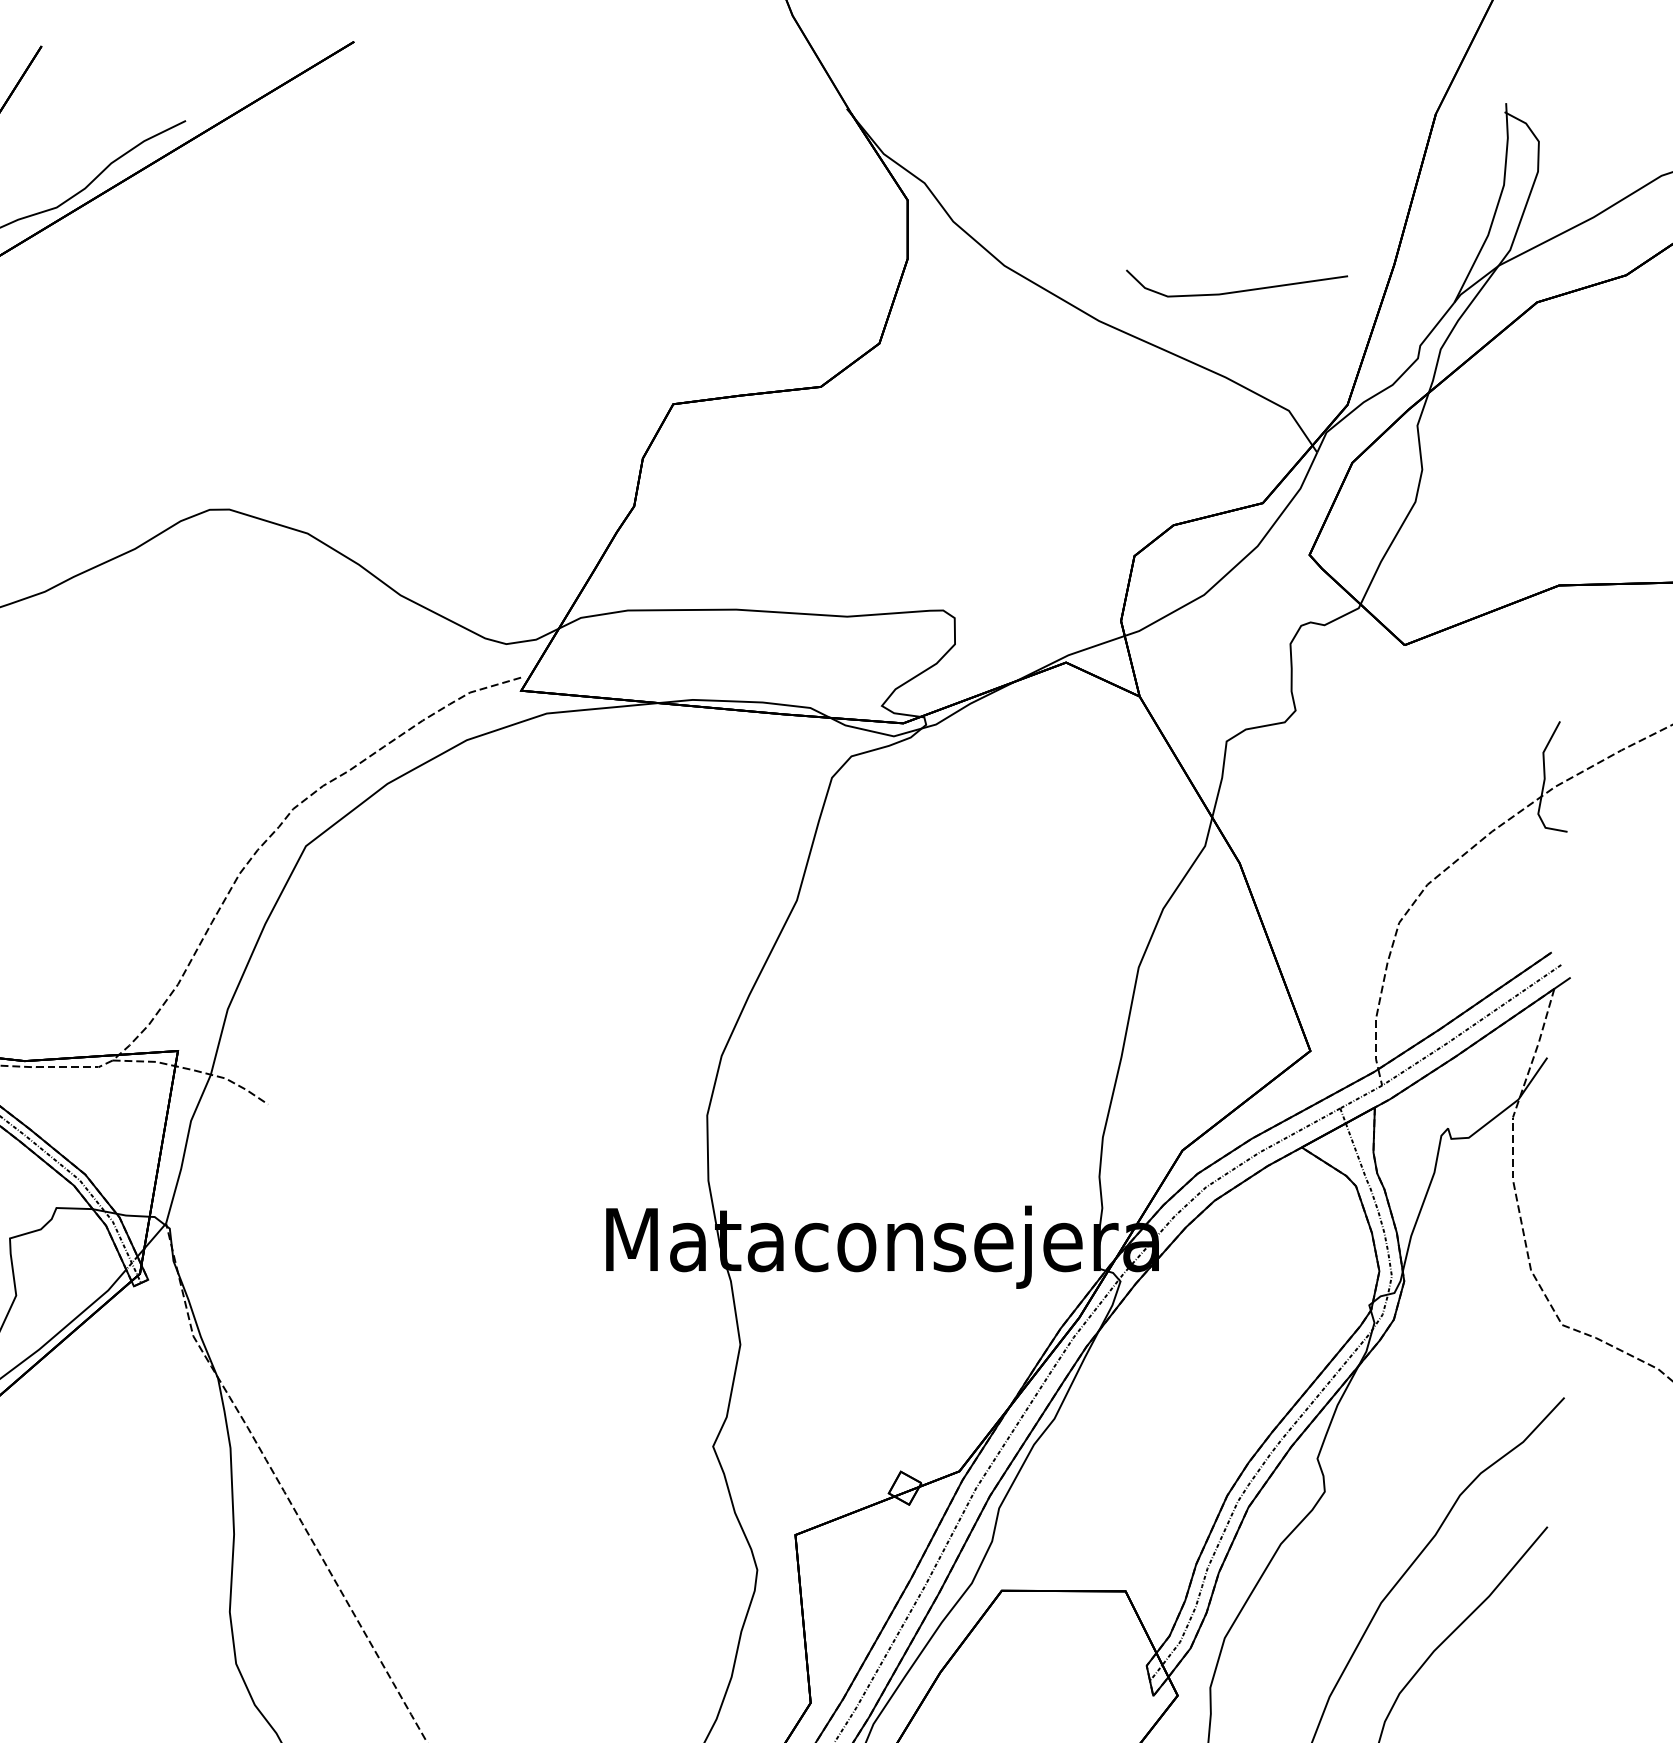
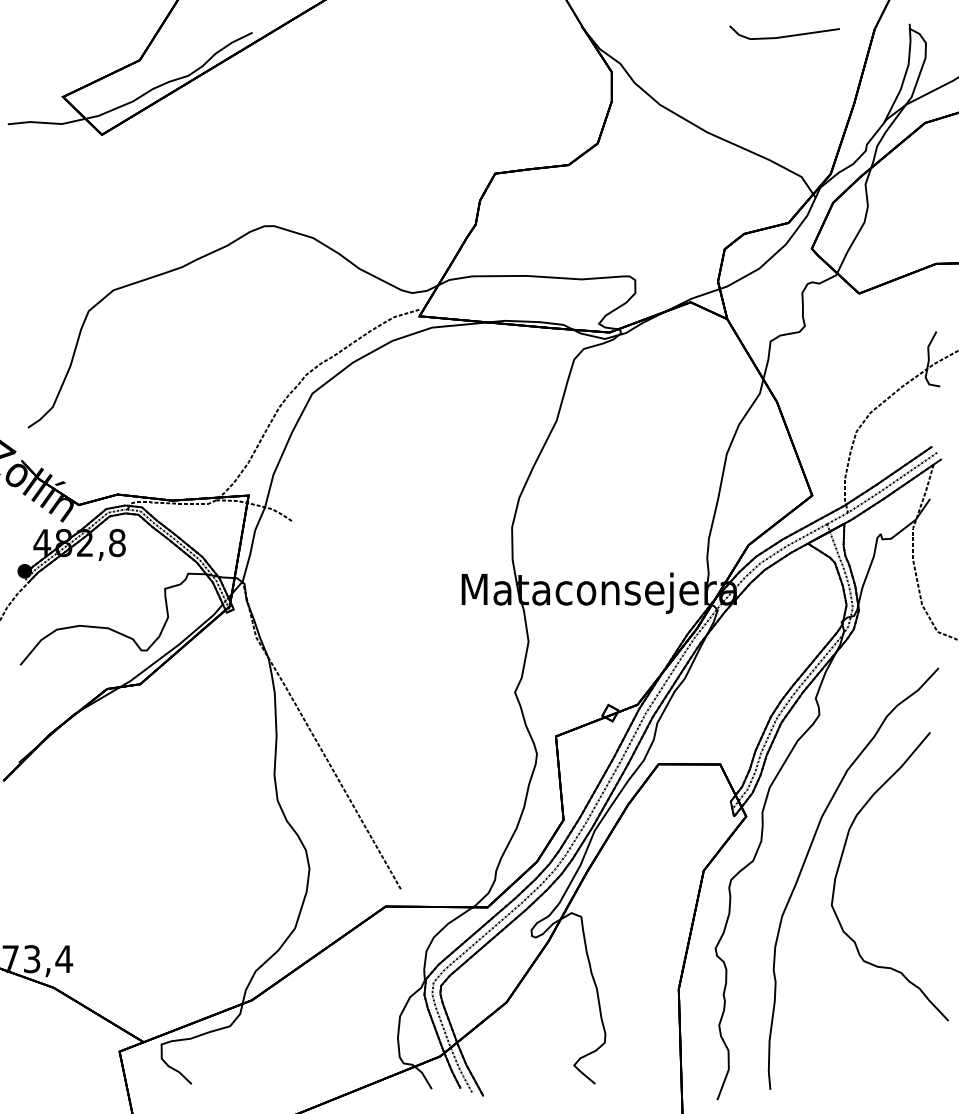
line: (1236, 289) -> (784, 35), moved

